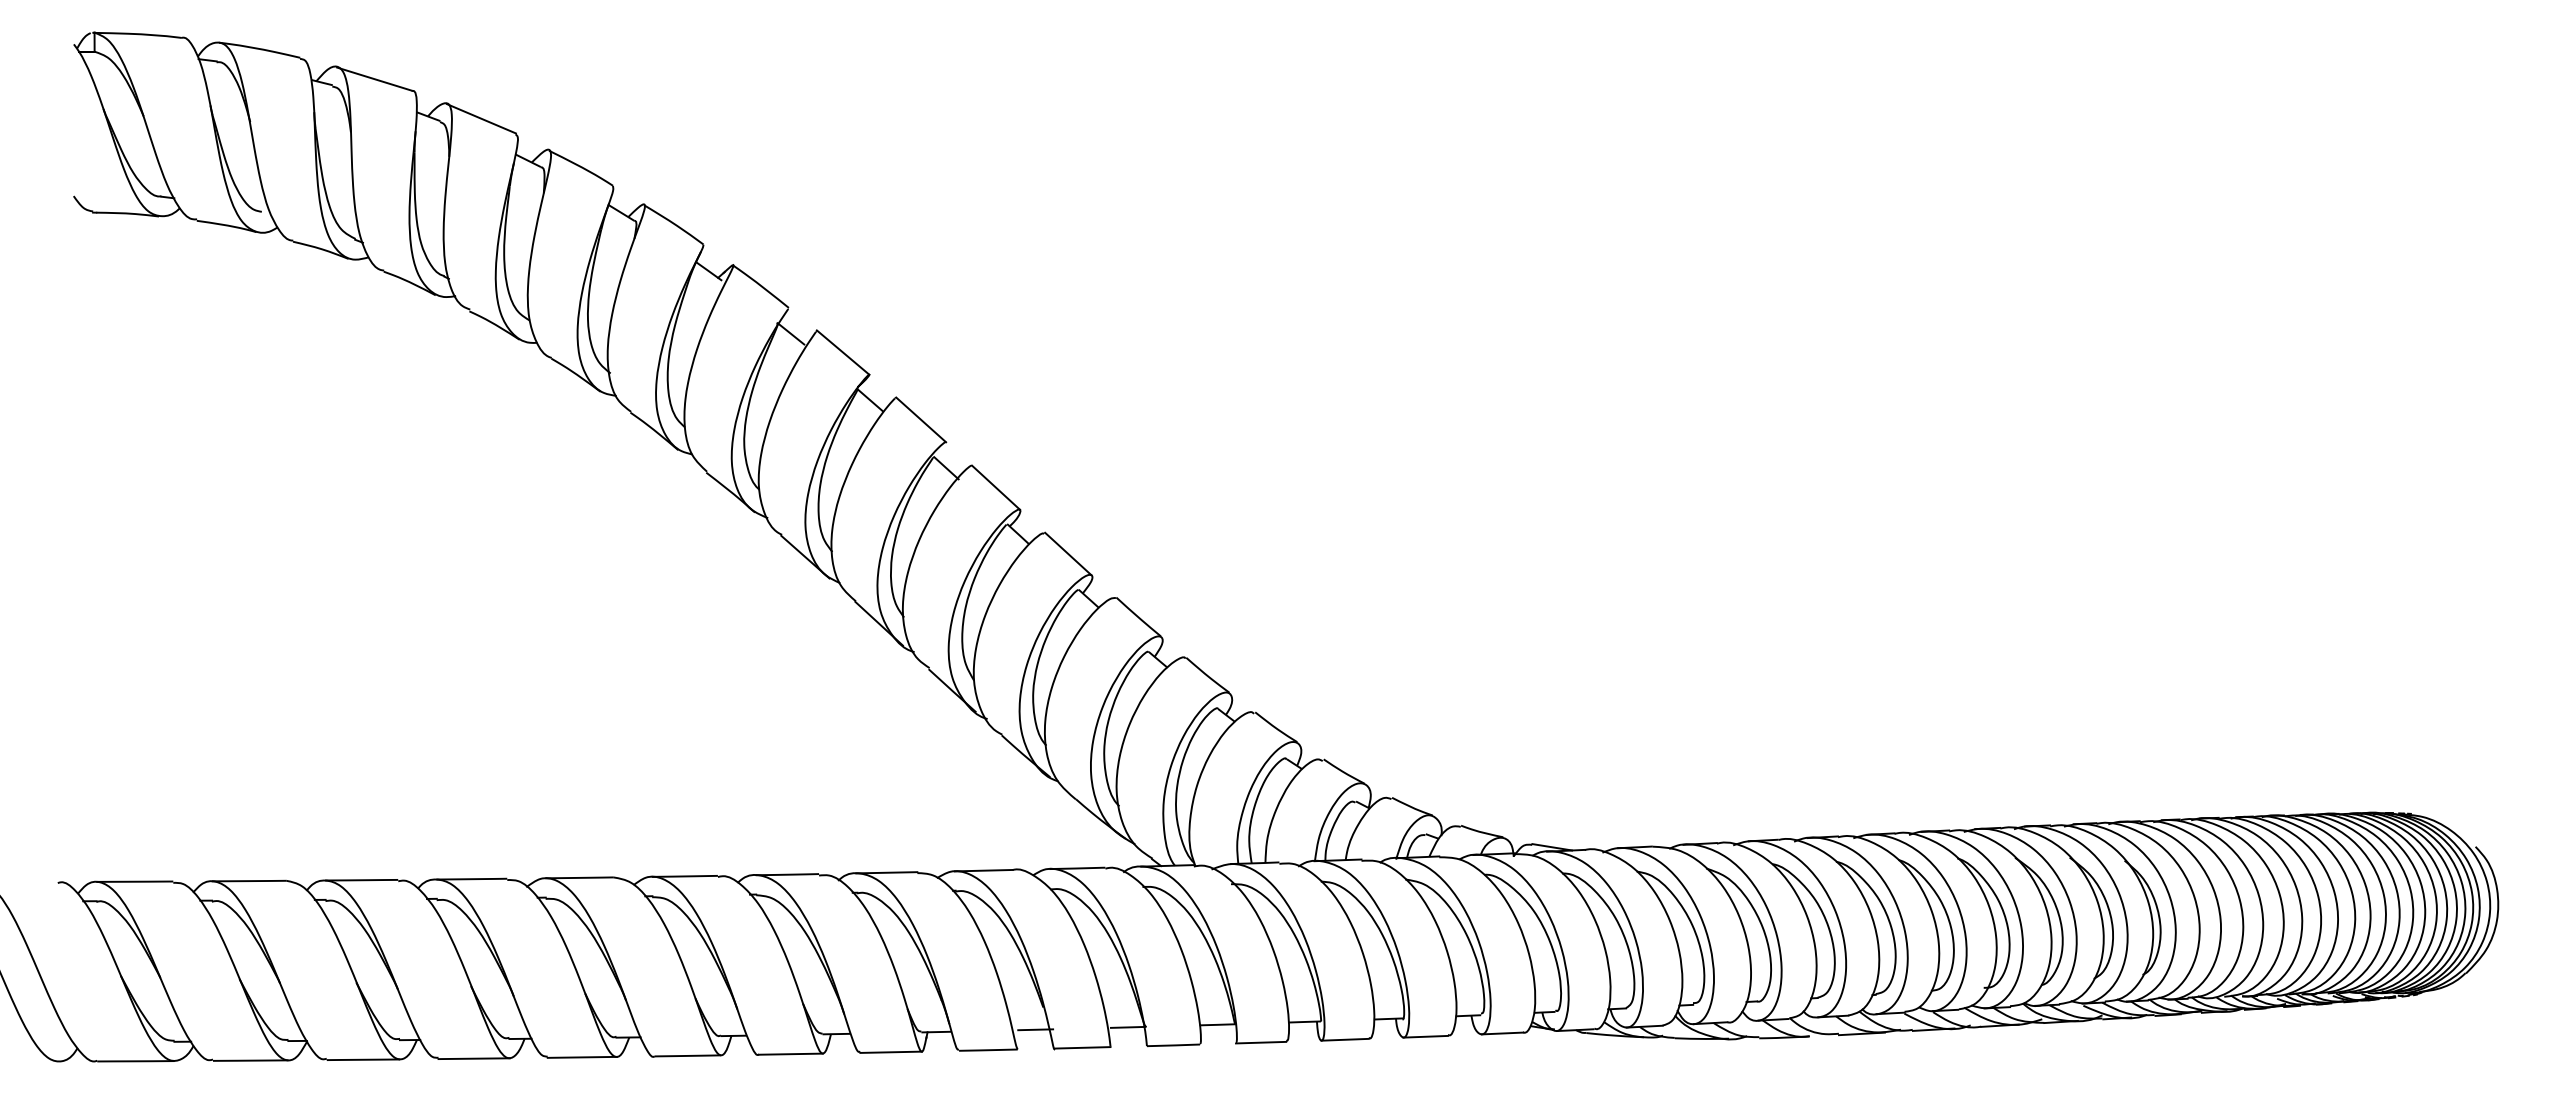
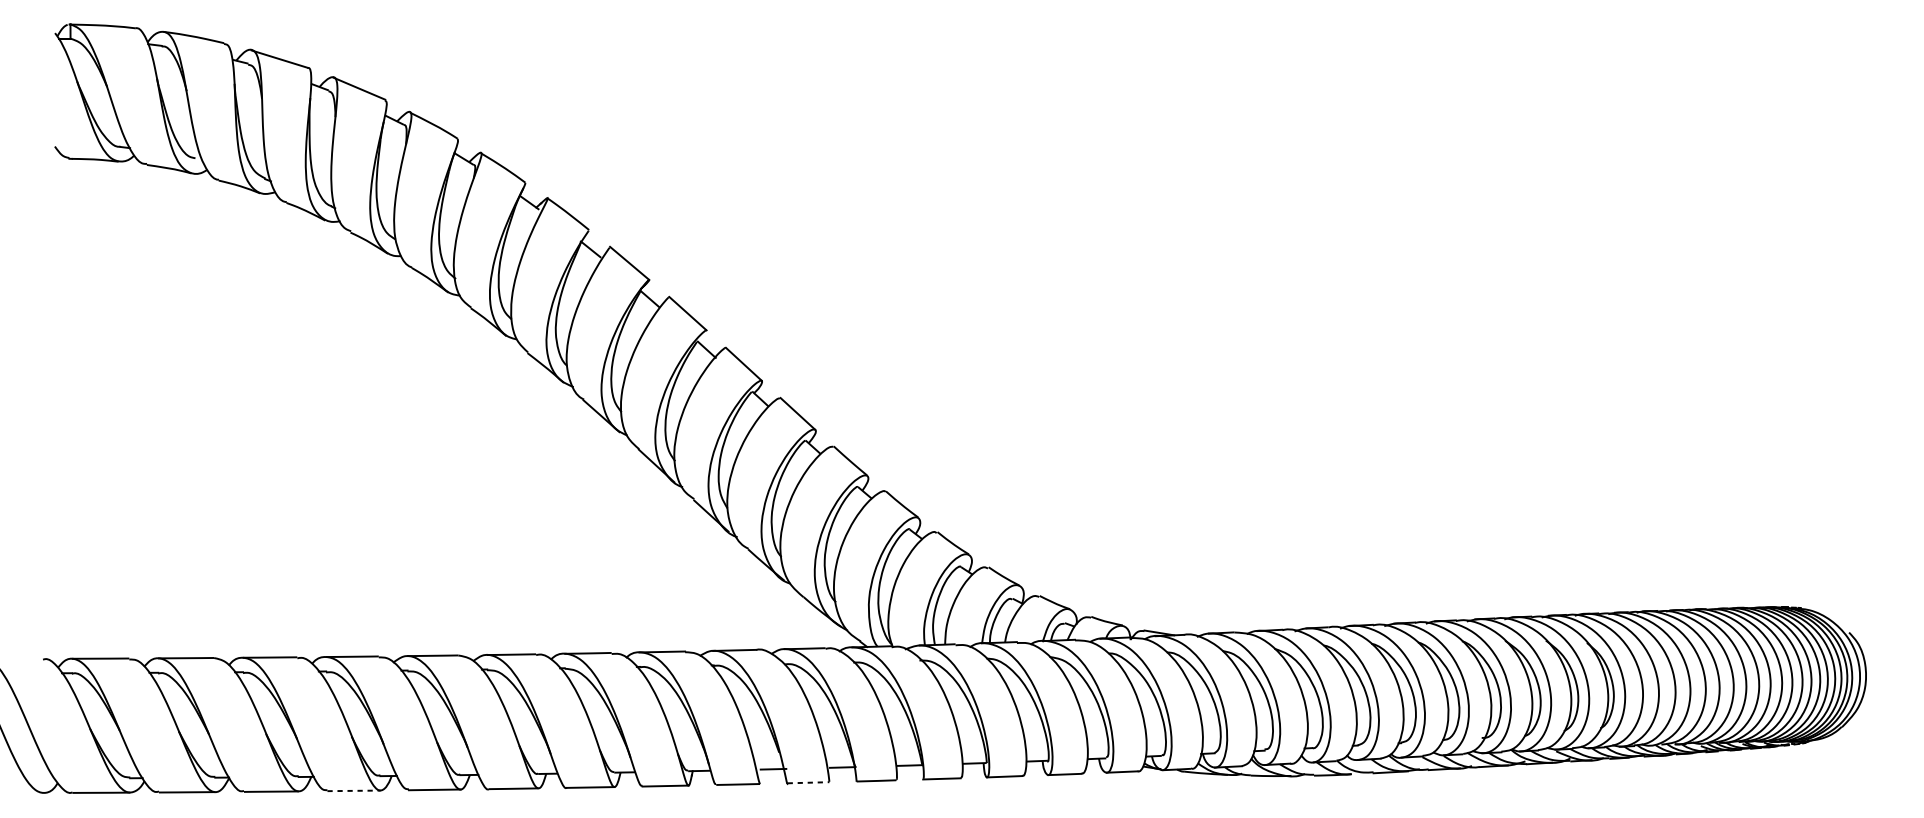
line: (1082, 1047) -> (808, 782), solid -> dashed
line: (474, 1058) -> (354, 790), solid -> dashed

